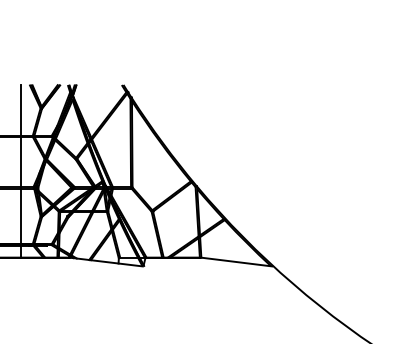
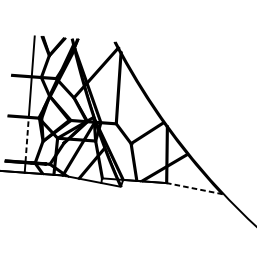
line: (21, 216) -> (27, 140), solid -> dashed
line: (236, 262) -> (194, 189), solid -> dashed

